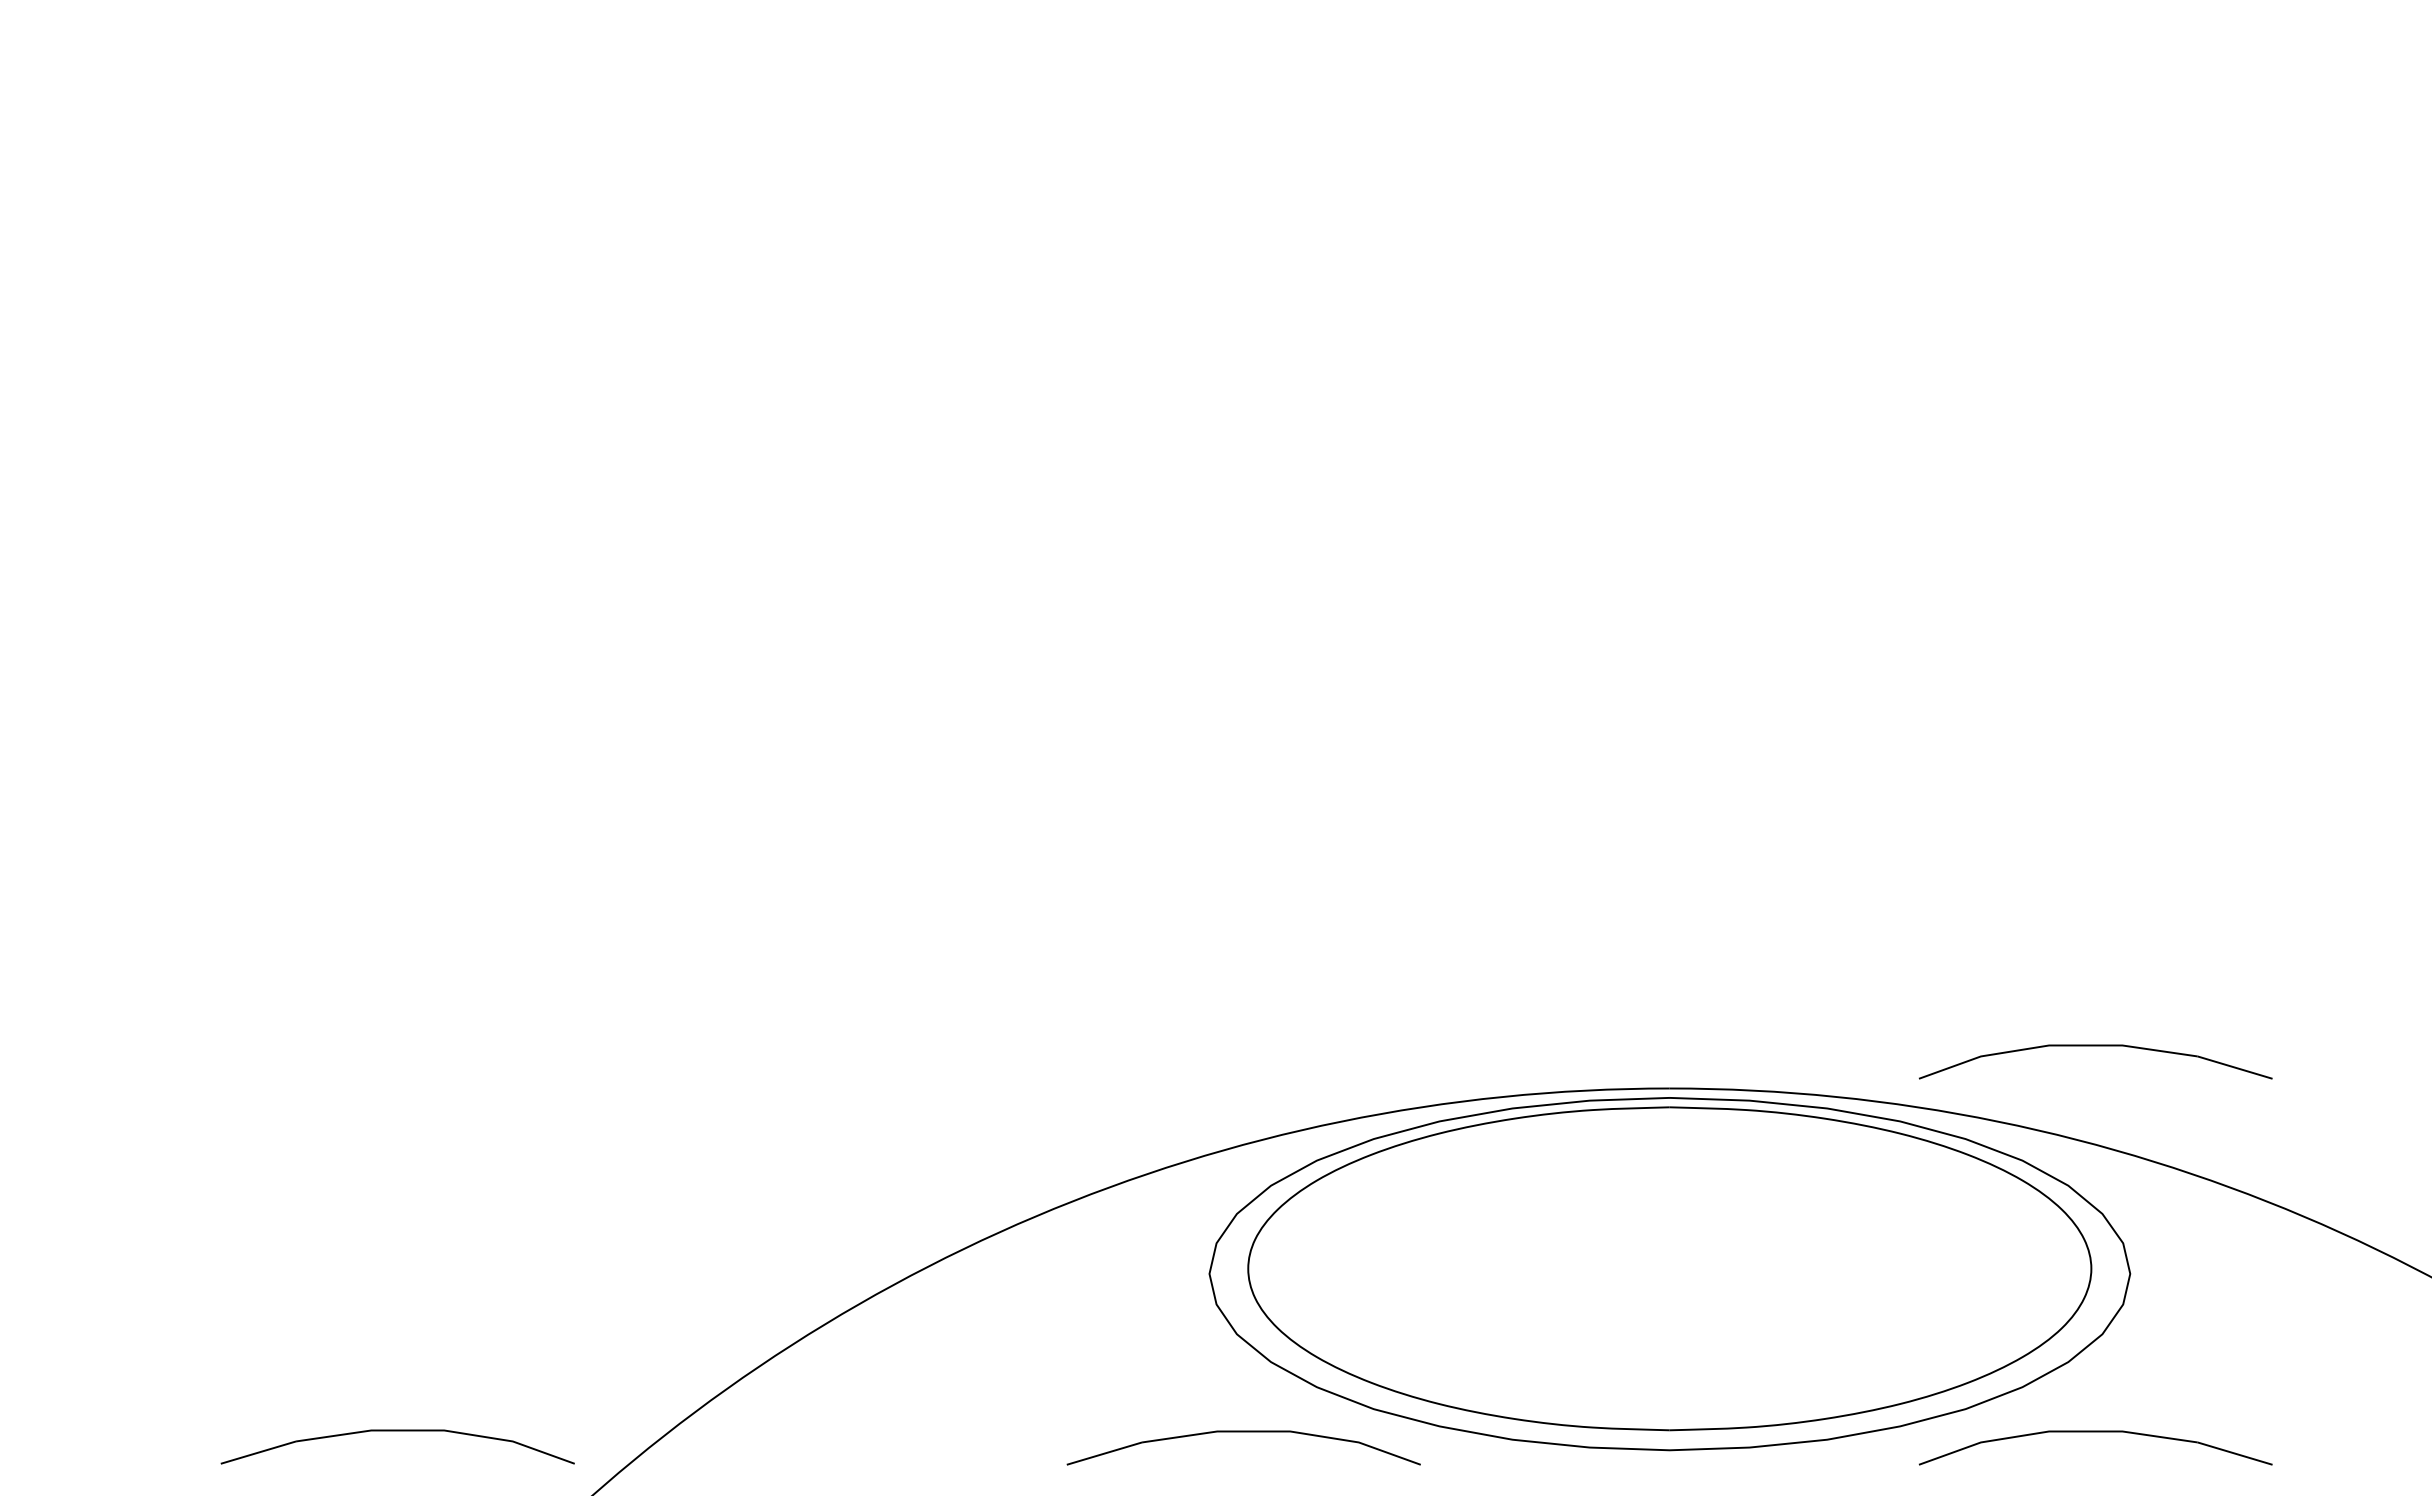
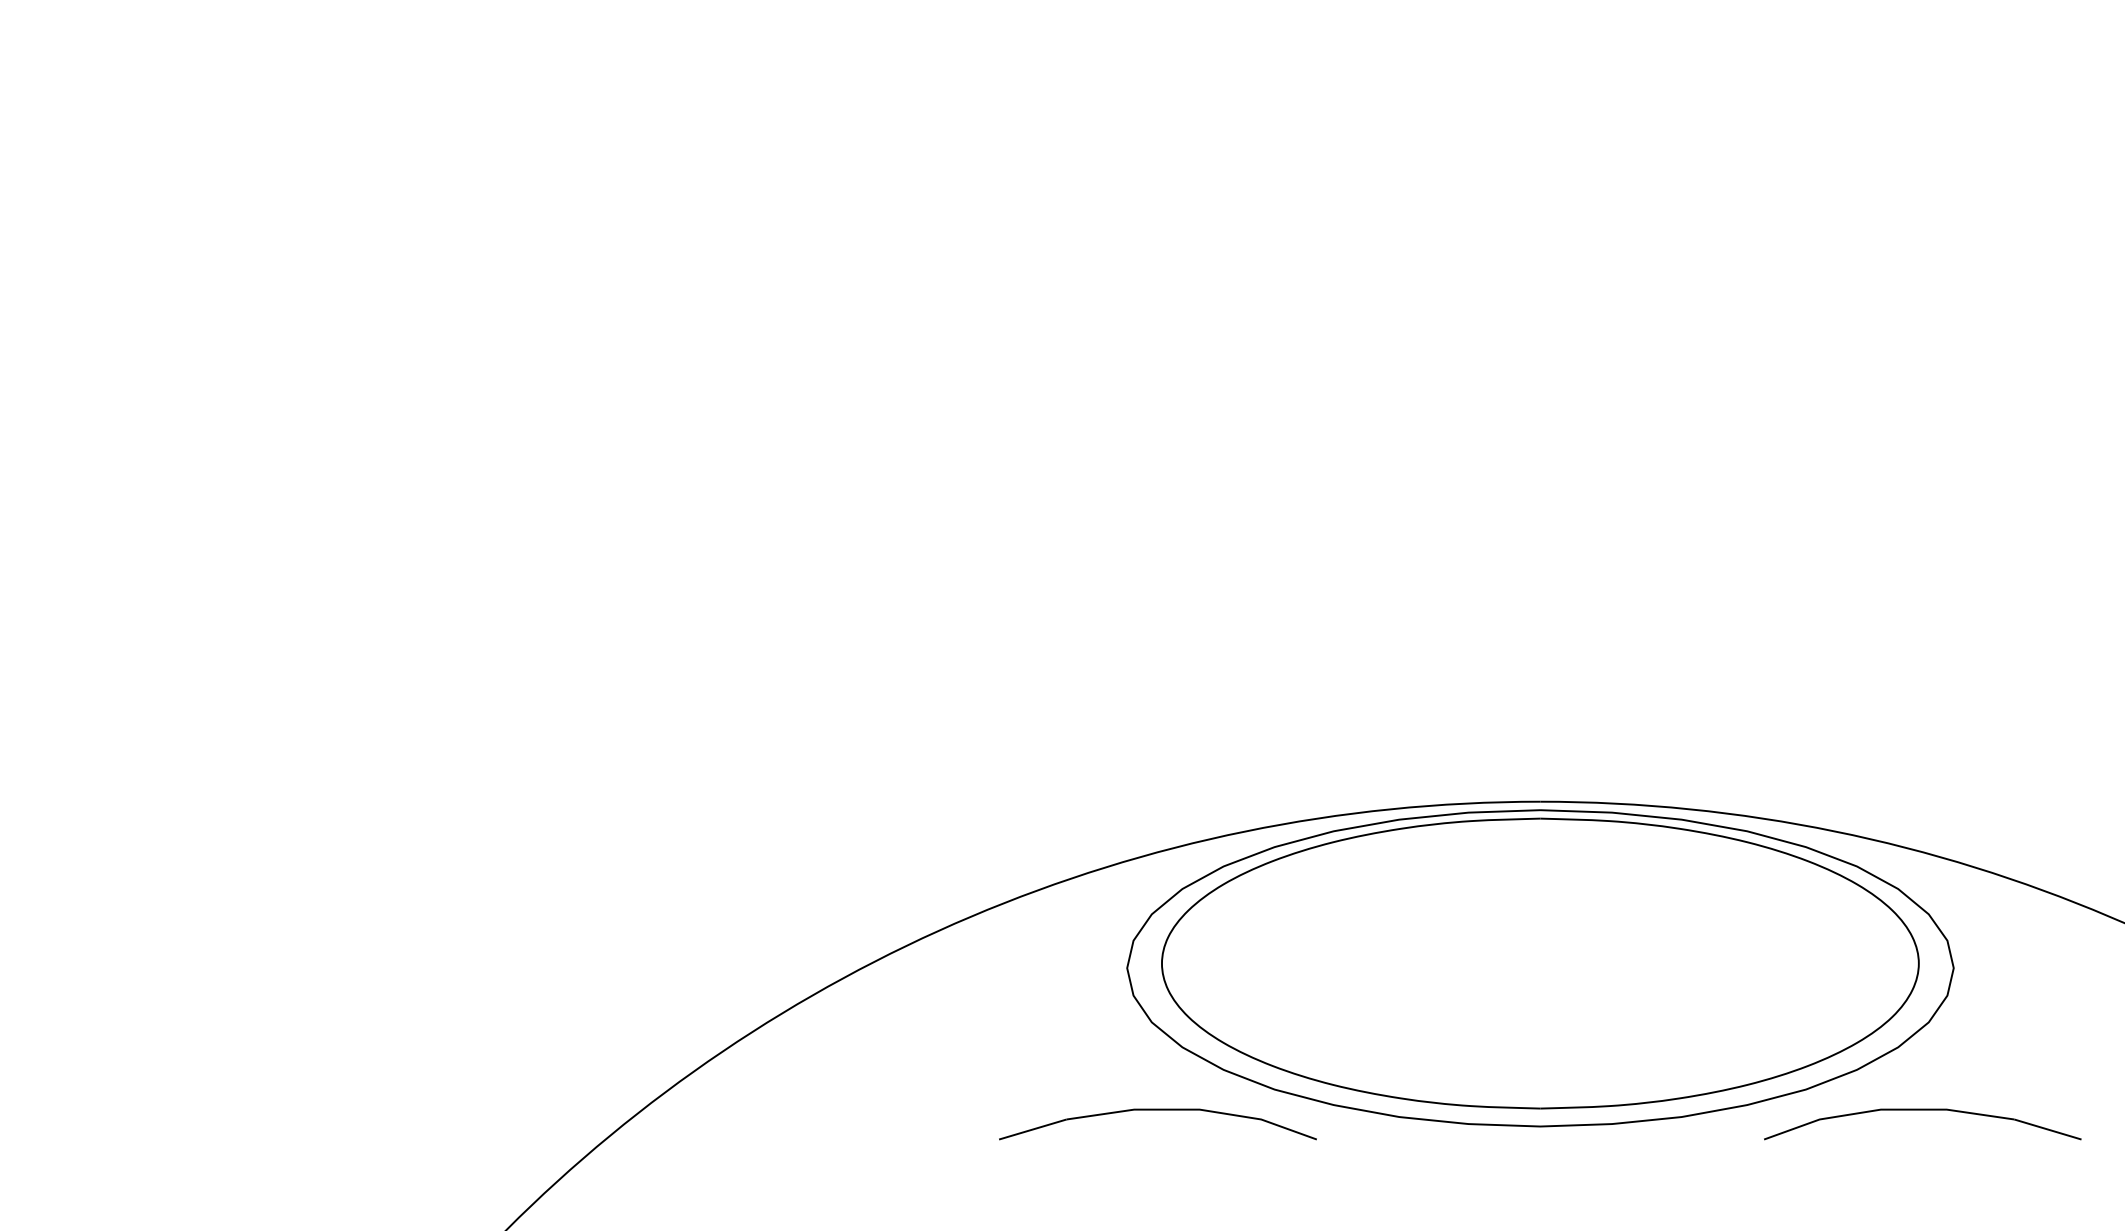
part: (2095, 1046) -> (1922, 764), removed
part: (397, 1431) -> (398, 1109), removed

